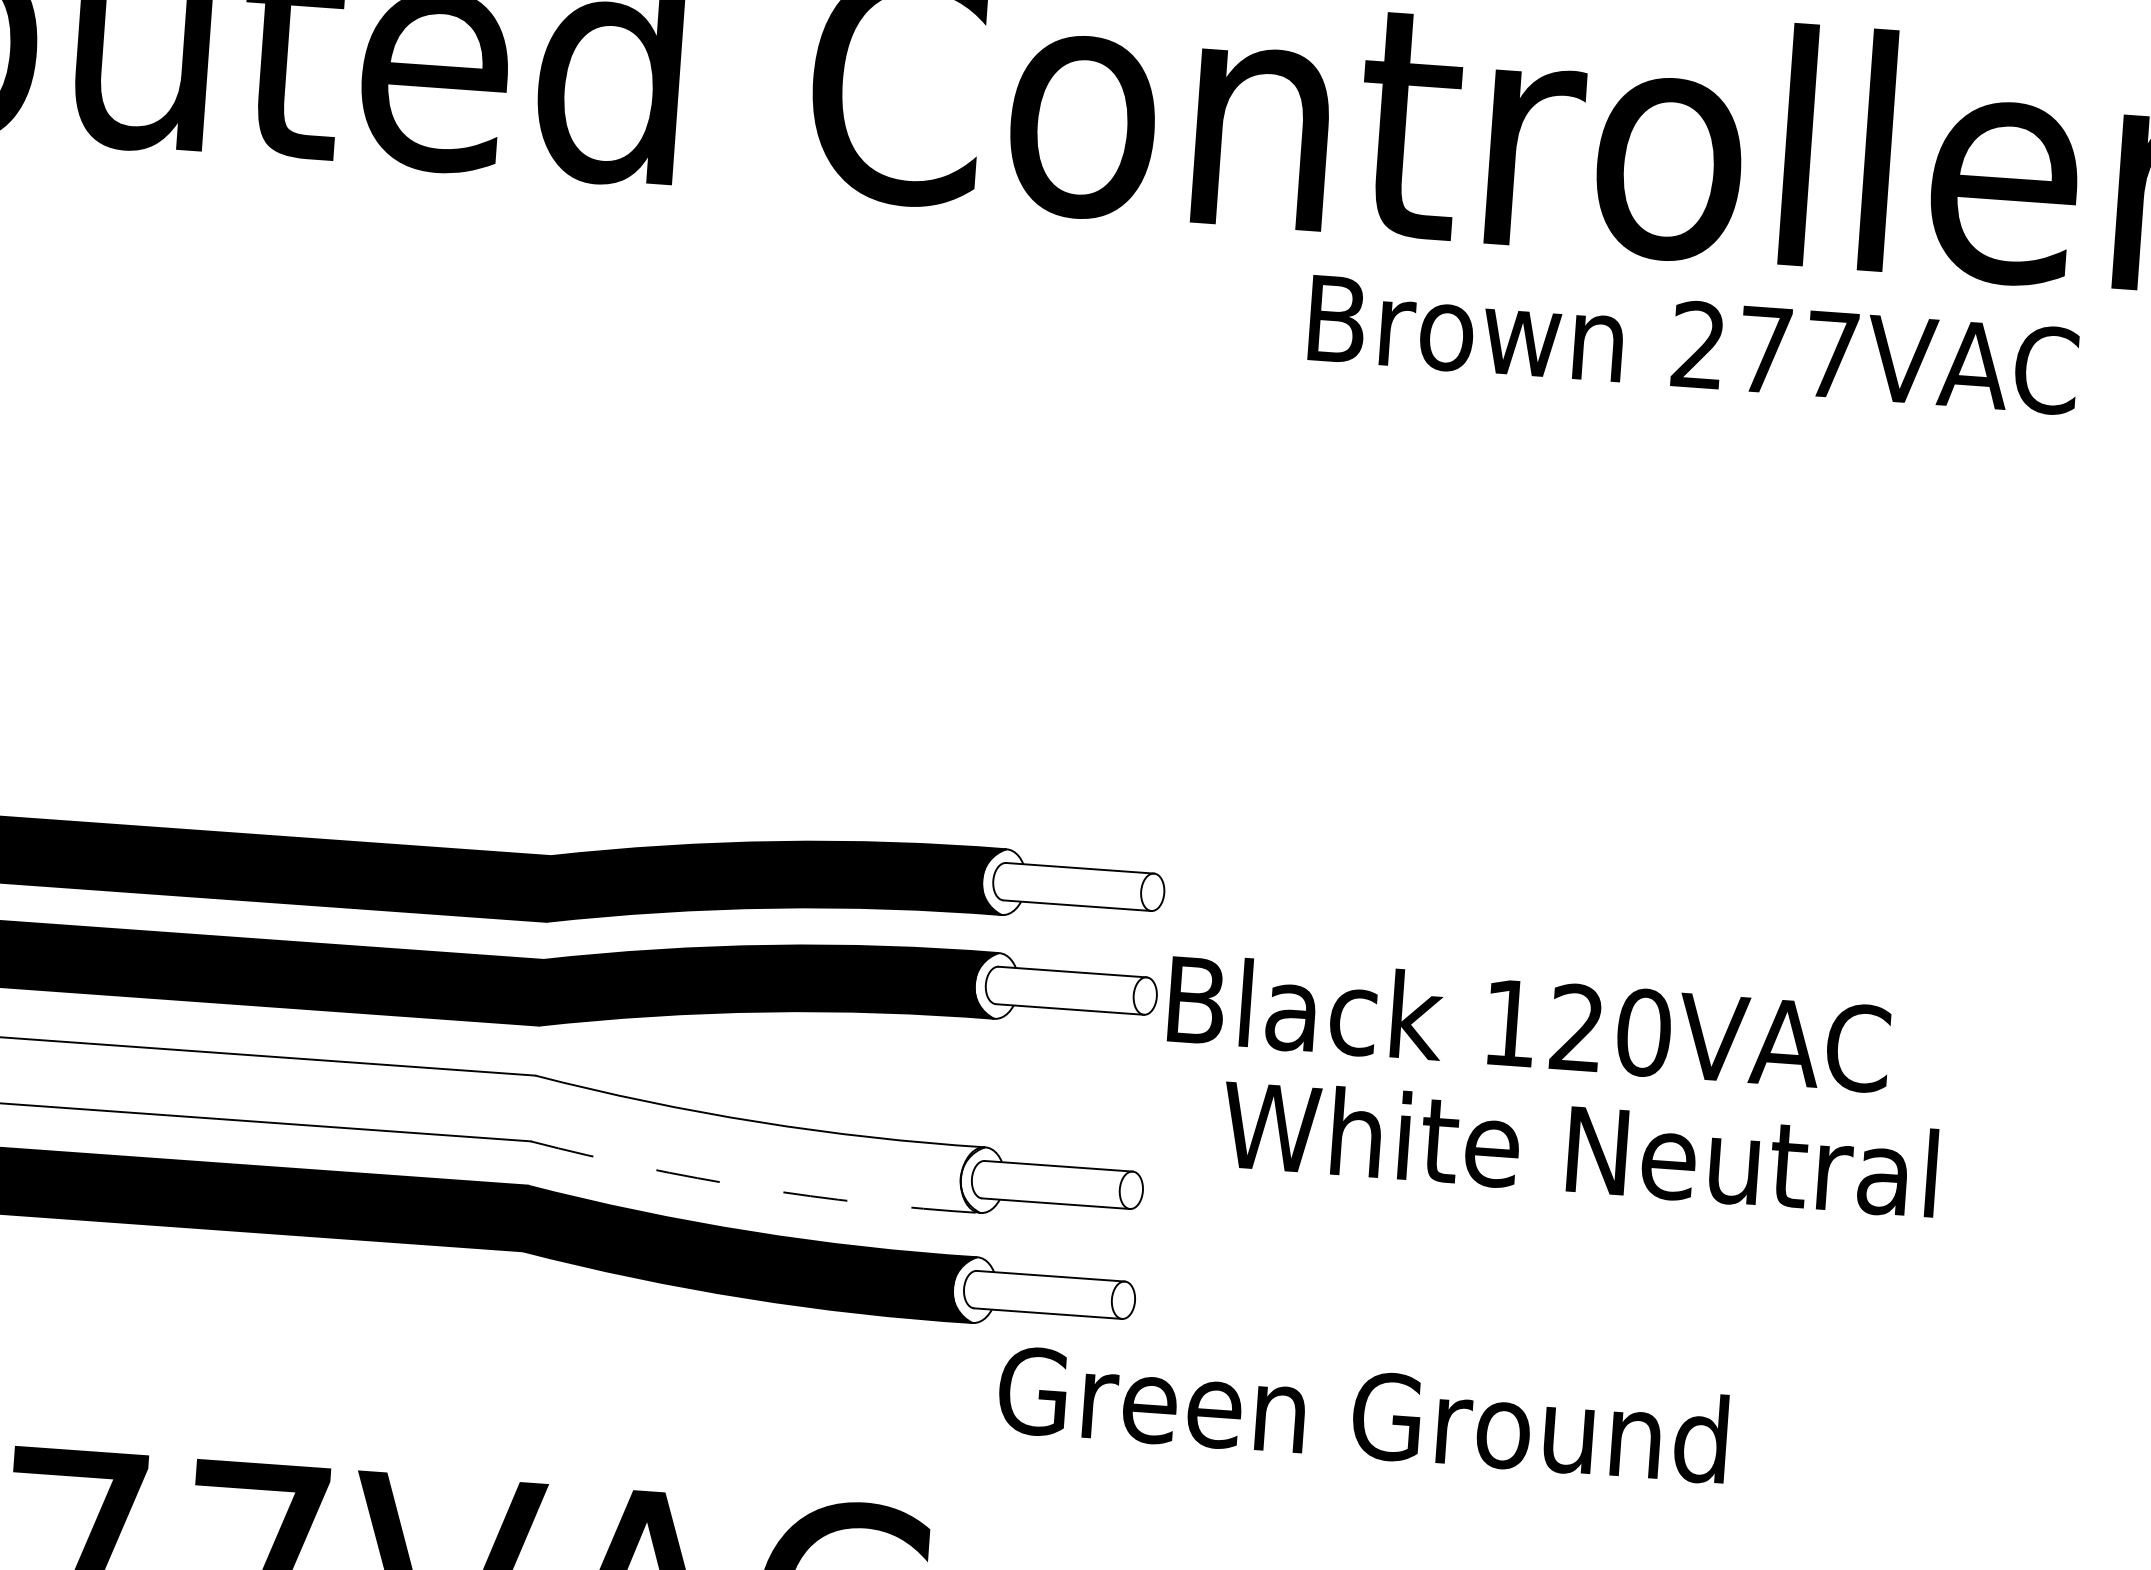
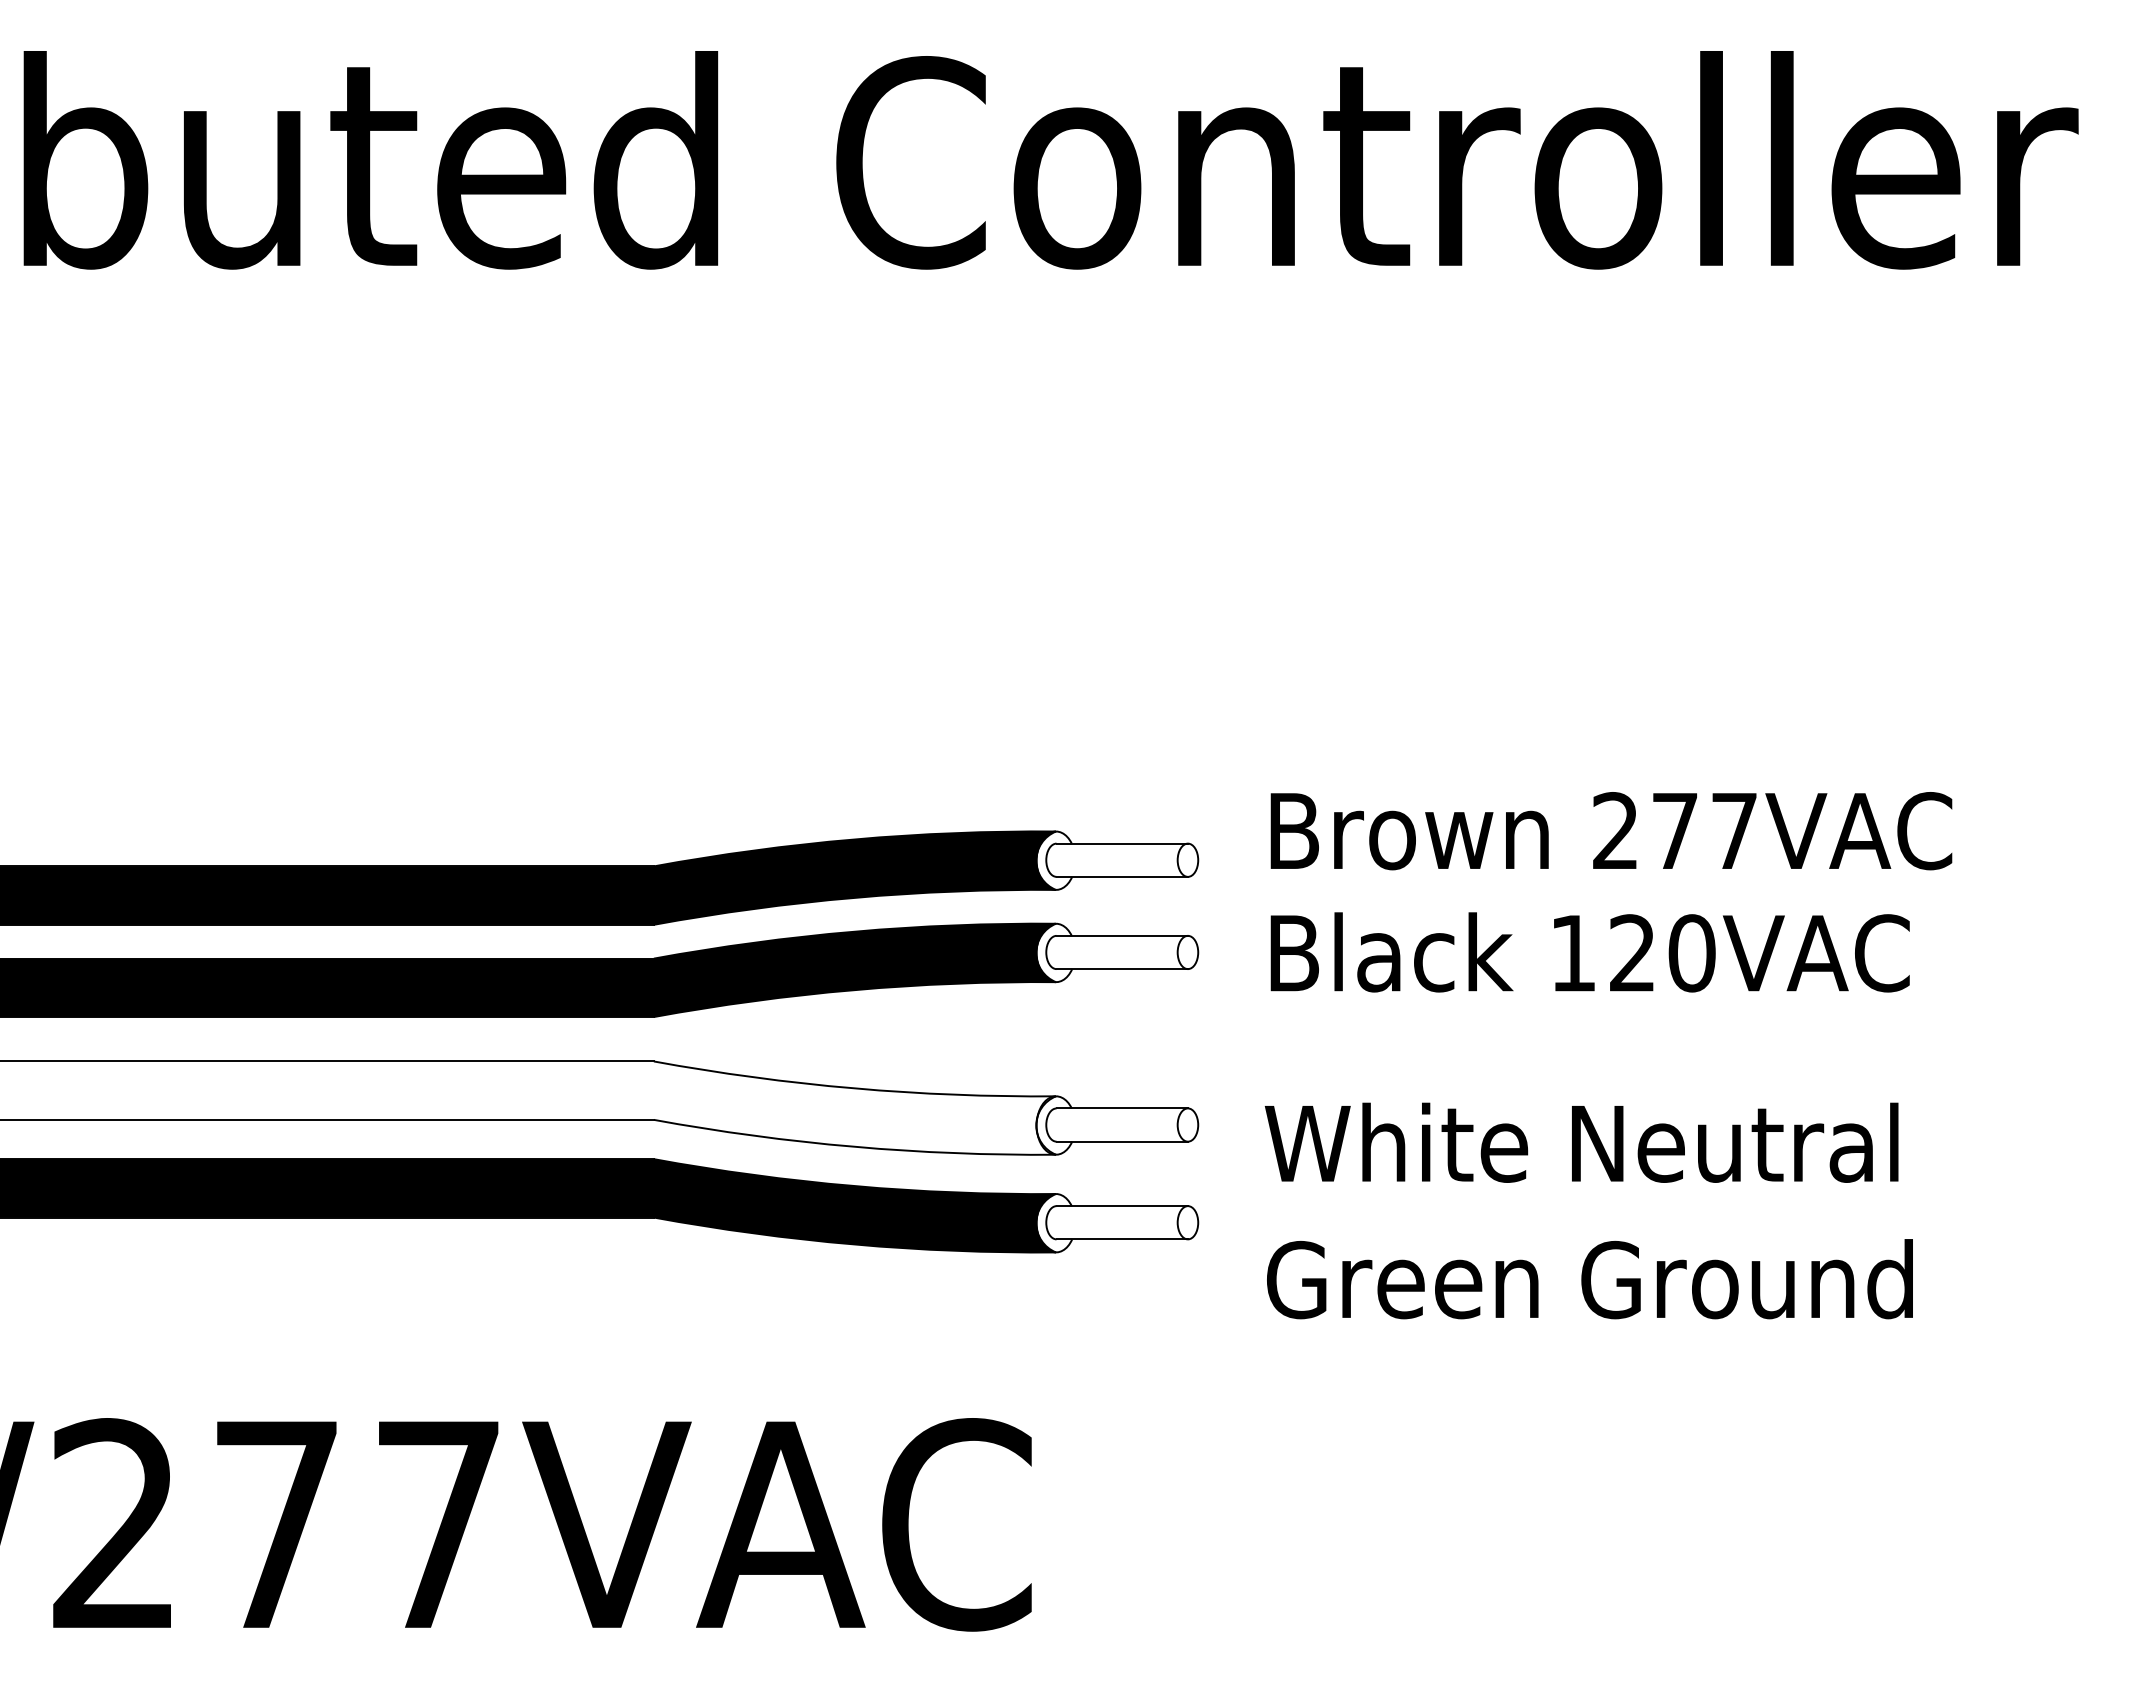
text: (1693, 345) -> (1611, 831), moved
text: (1528, 1023) -> (1589, 952), moved
text: (1579, 1148) -> (1581, 1142), moved
arc: (754, 1187) -> (854, 1146), dashed -> solid
text: (1362, 1414) -> (1589, 1279), moved

